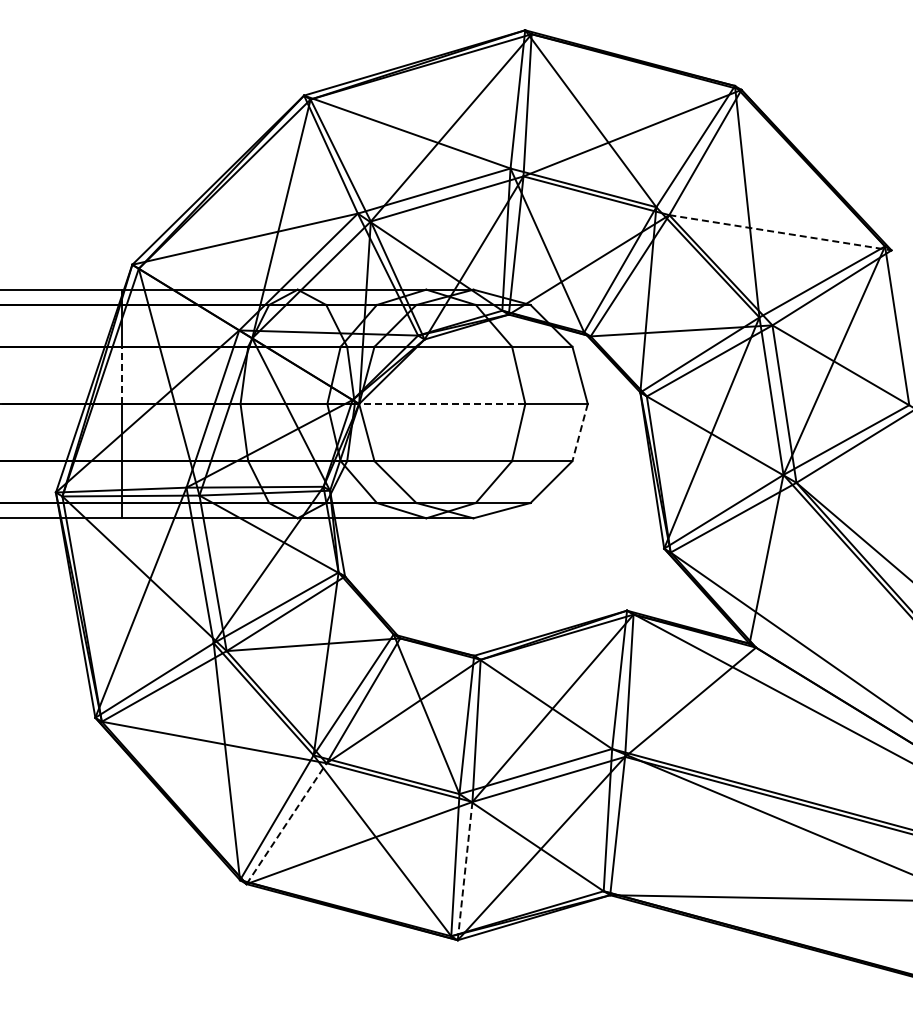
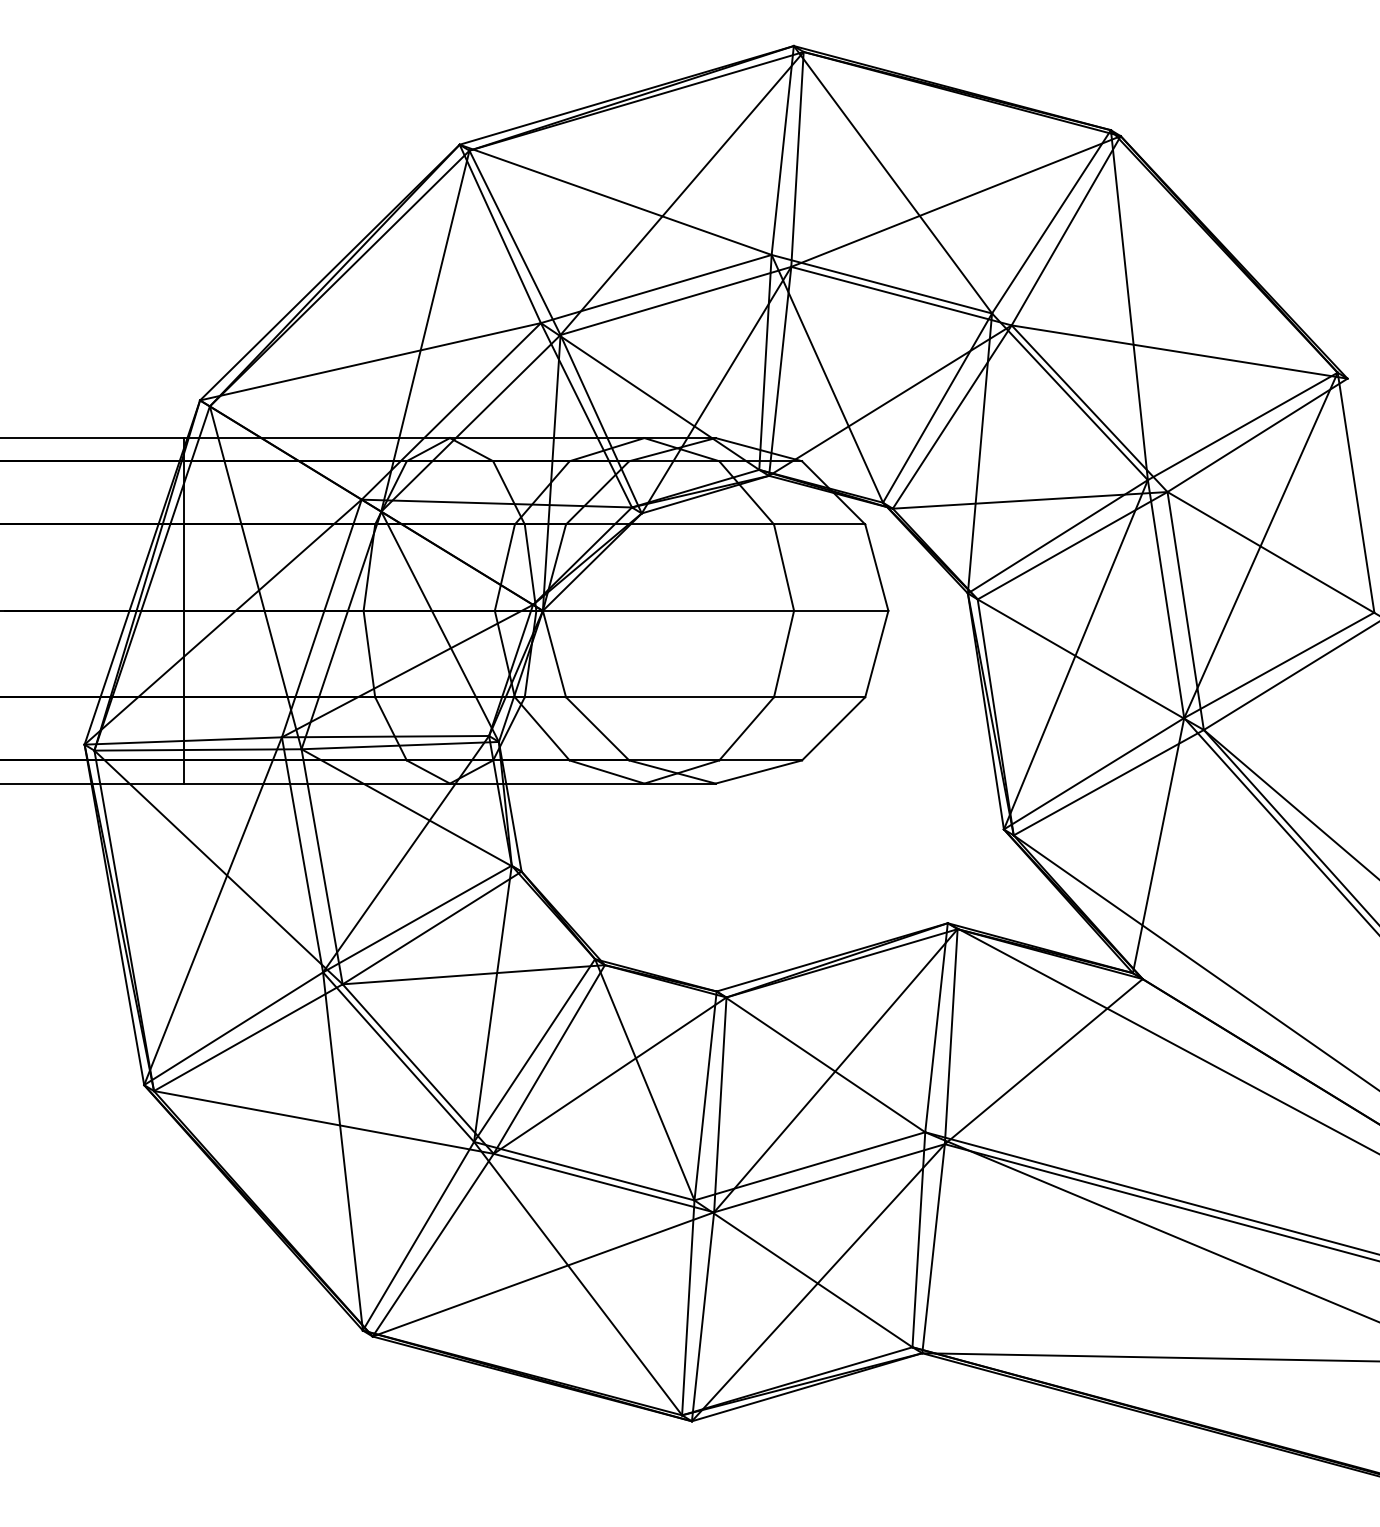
line: (780, 232) -> (1179, 351), dashed -> solid
line: (121, 375) -> (183, 567), dashed -> solid
line: (439, 404) -> (664, 611), dashed -> solid
line: (580, 432) -> (877, 653), dashed -> solid
line: (286, 823) -> (433, 1244), dashed -> solid
line: (465, 871) -> (703, 1317), dashed -> solid

